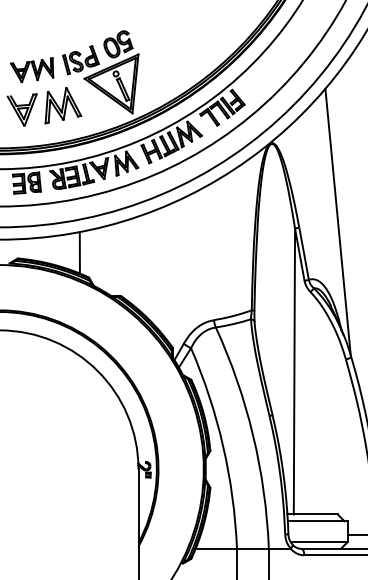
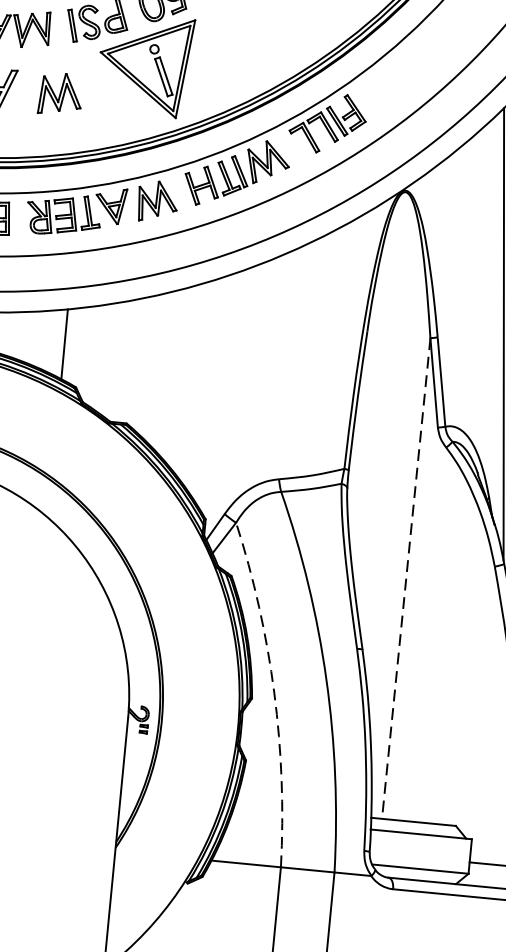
part: (63, 105) -> (60, 93), size x0.7
line: (294, 371) -> (406, 578), solid -> dashed
arc: (223, 446) -> (274, 693), solid -> dashed

